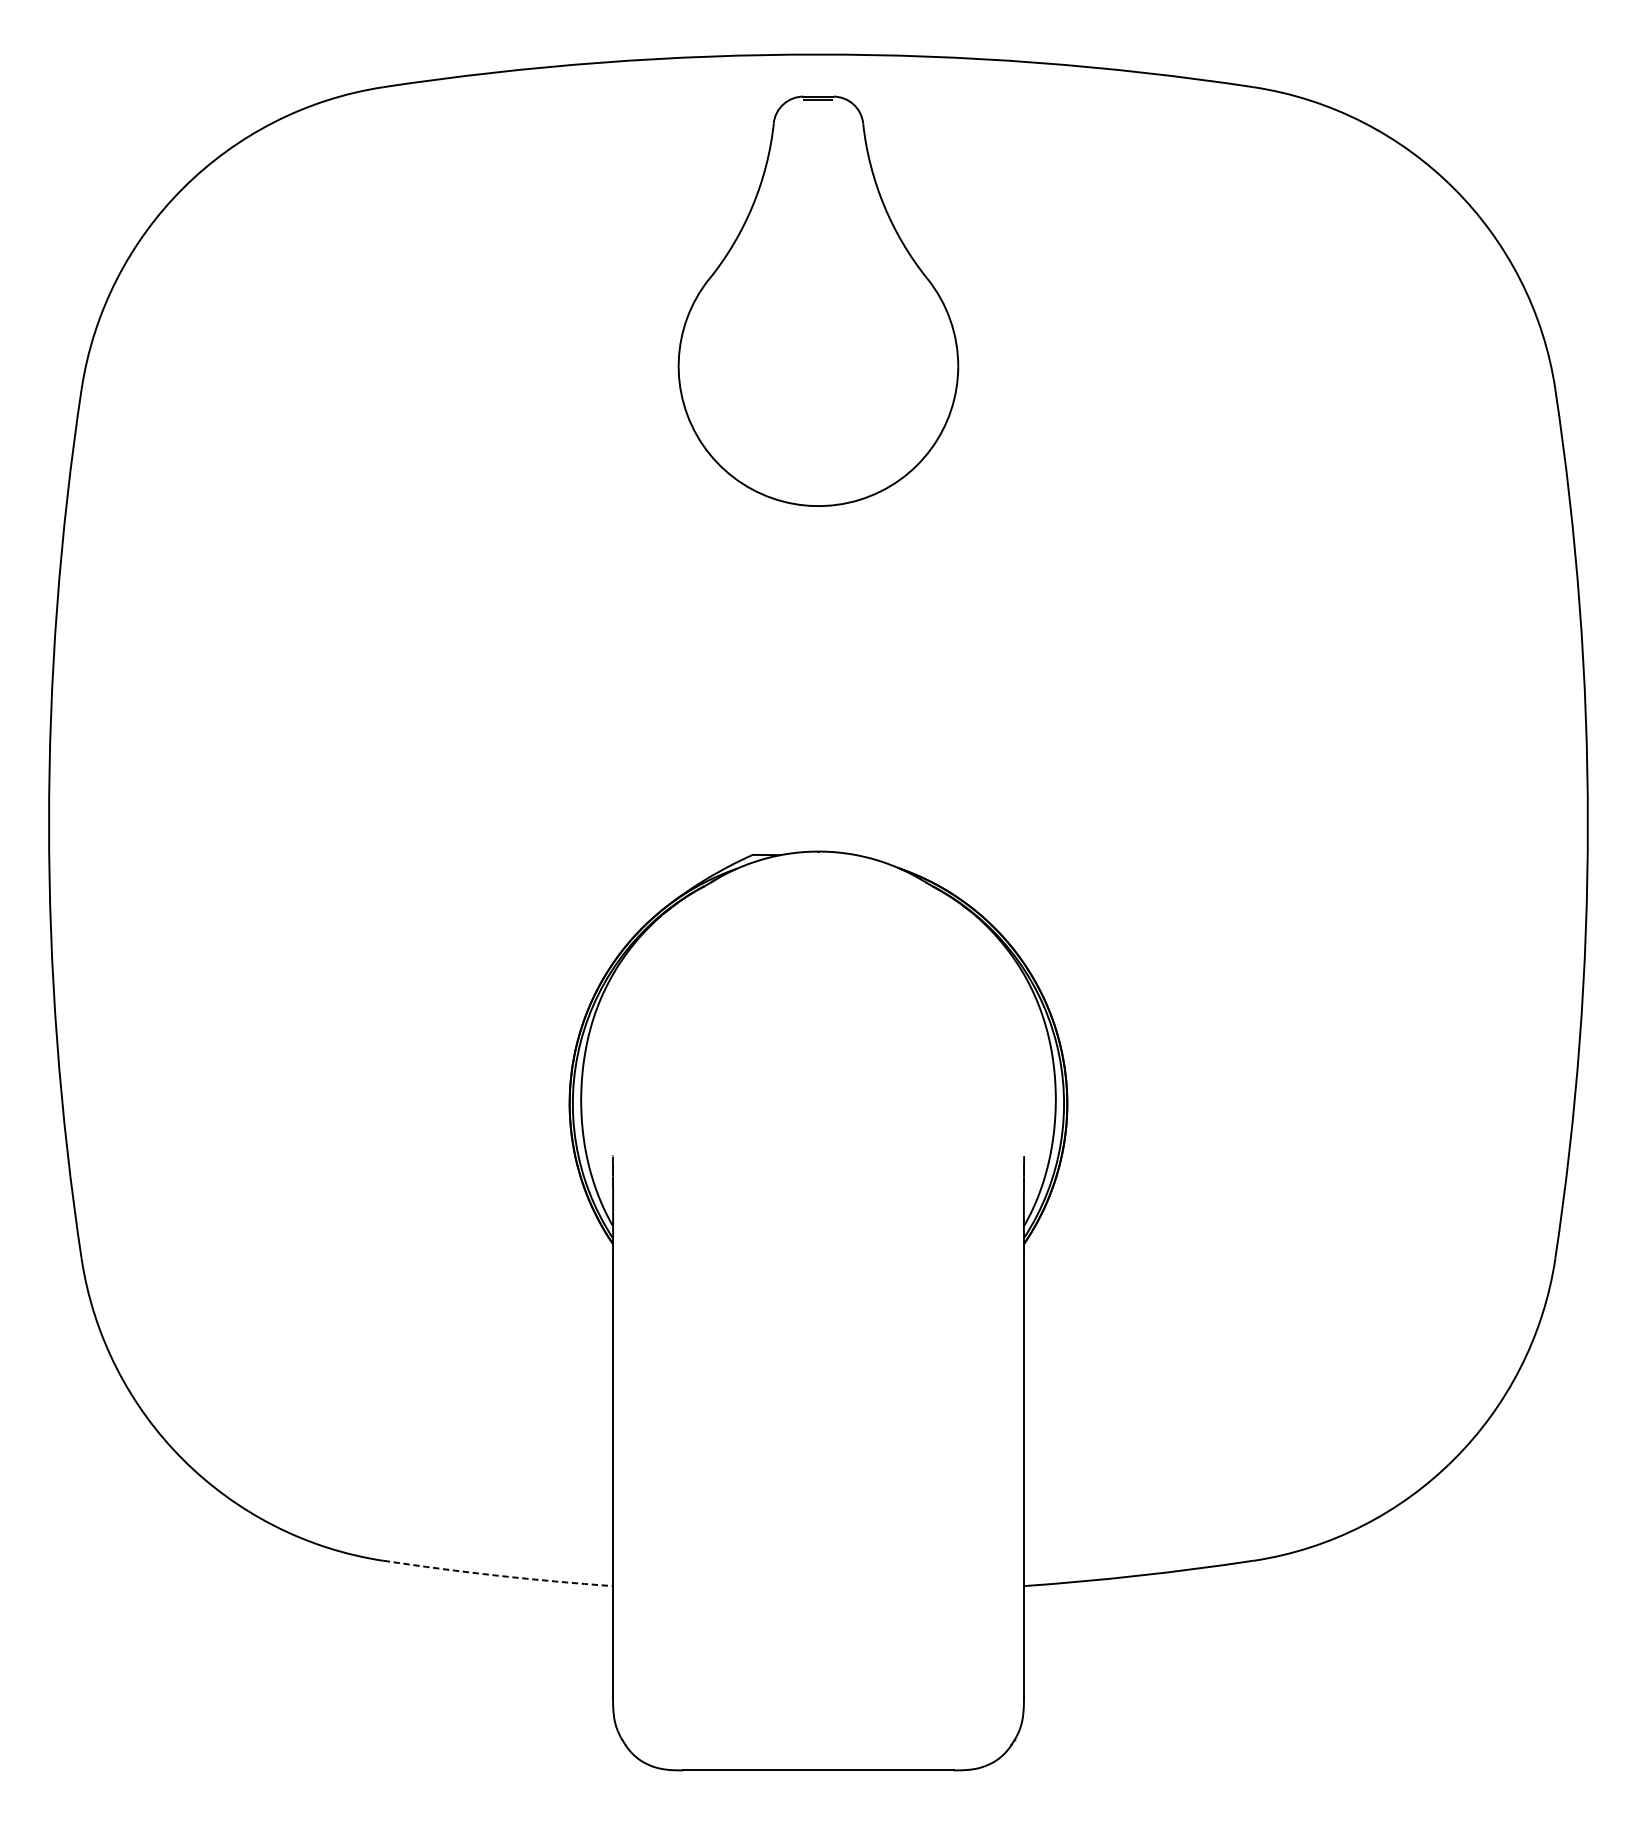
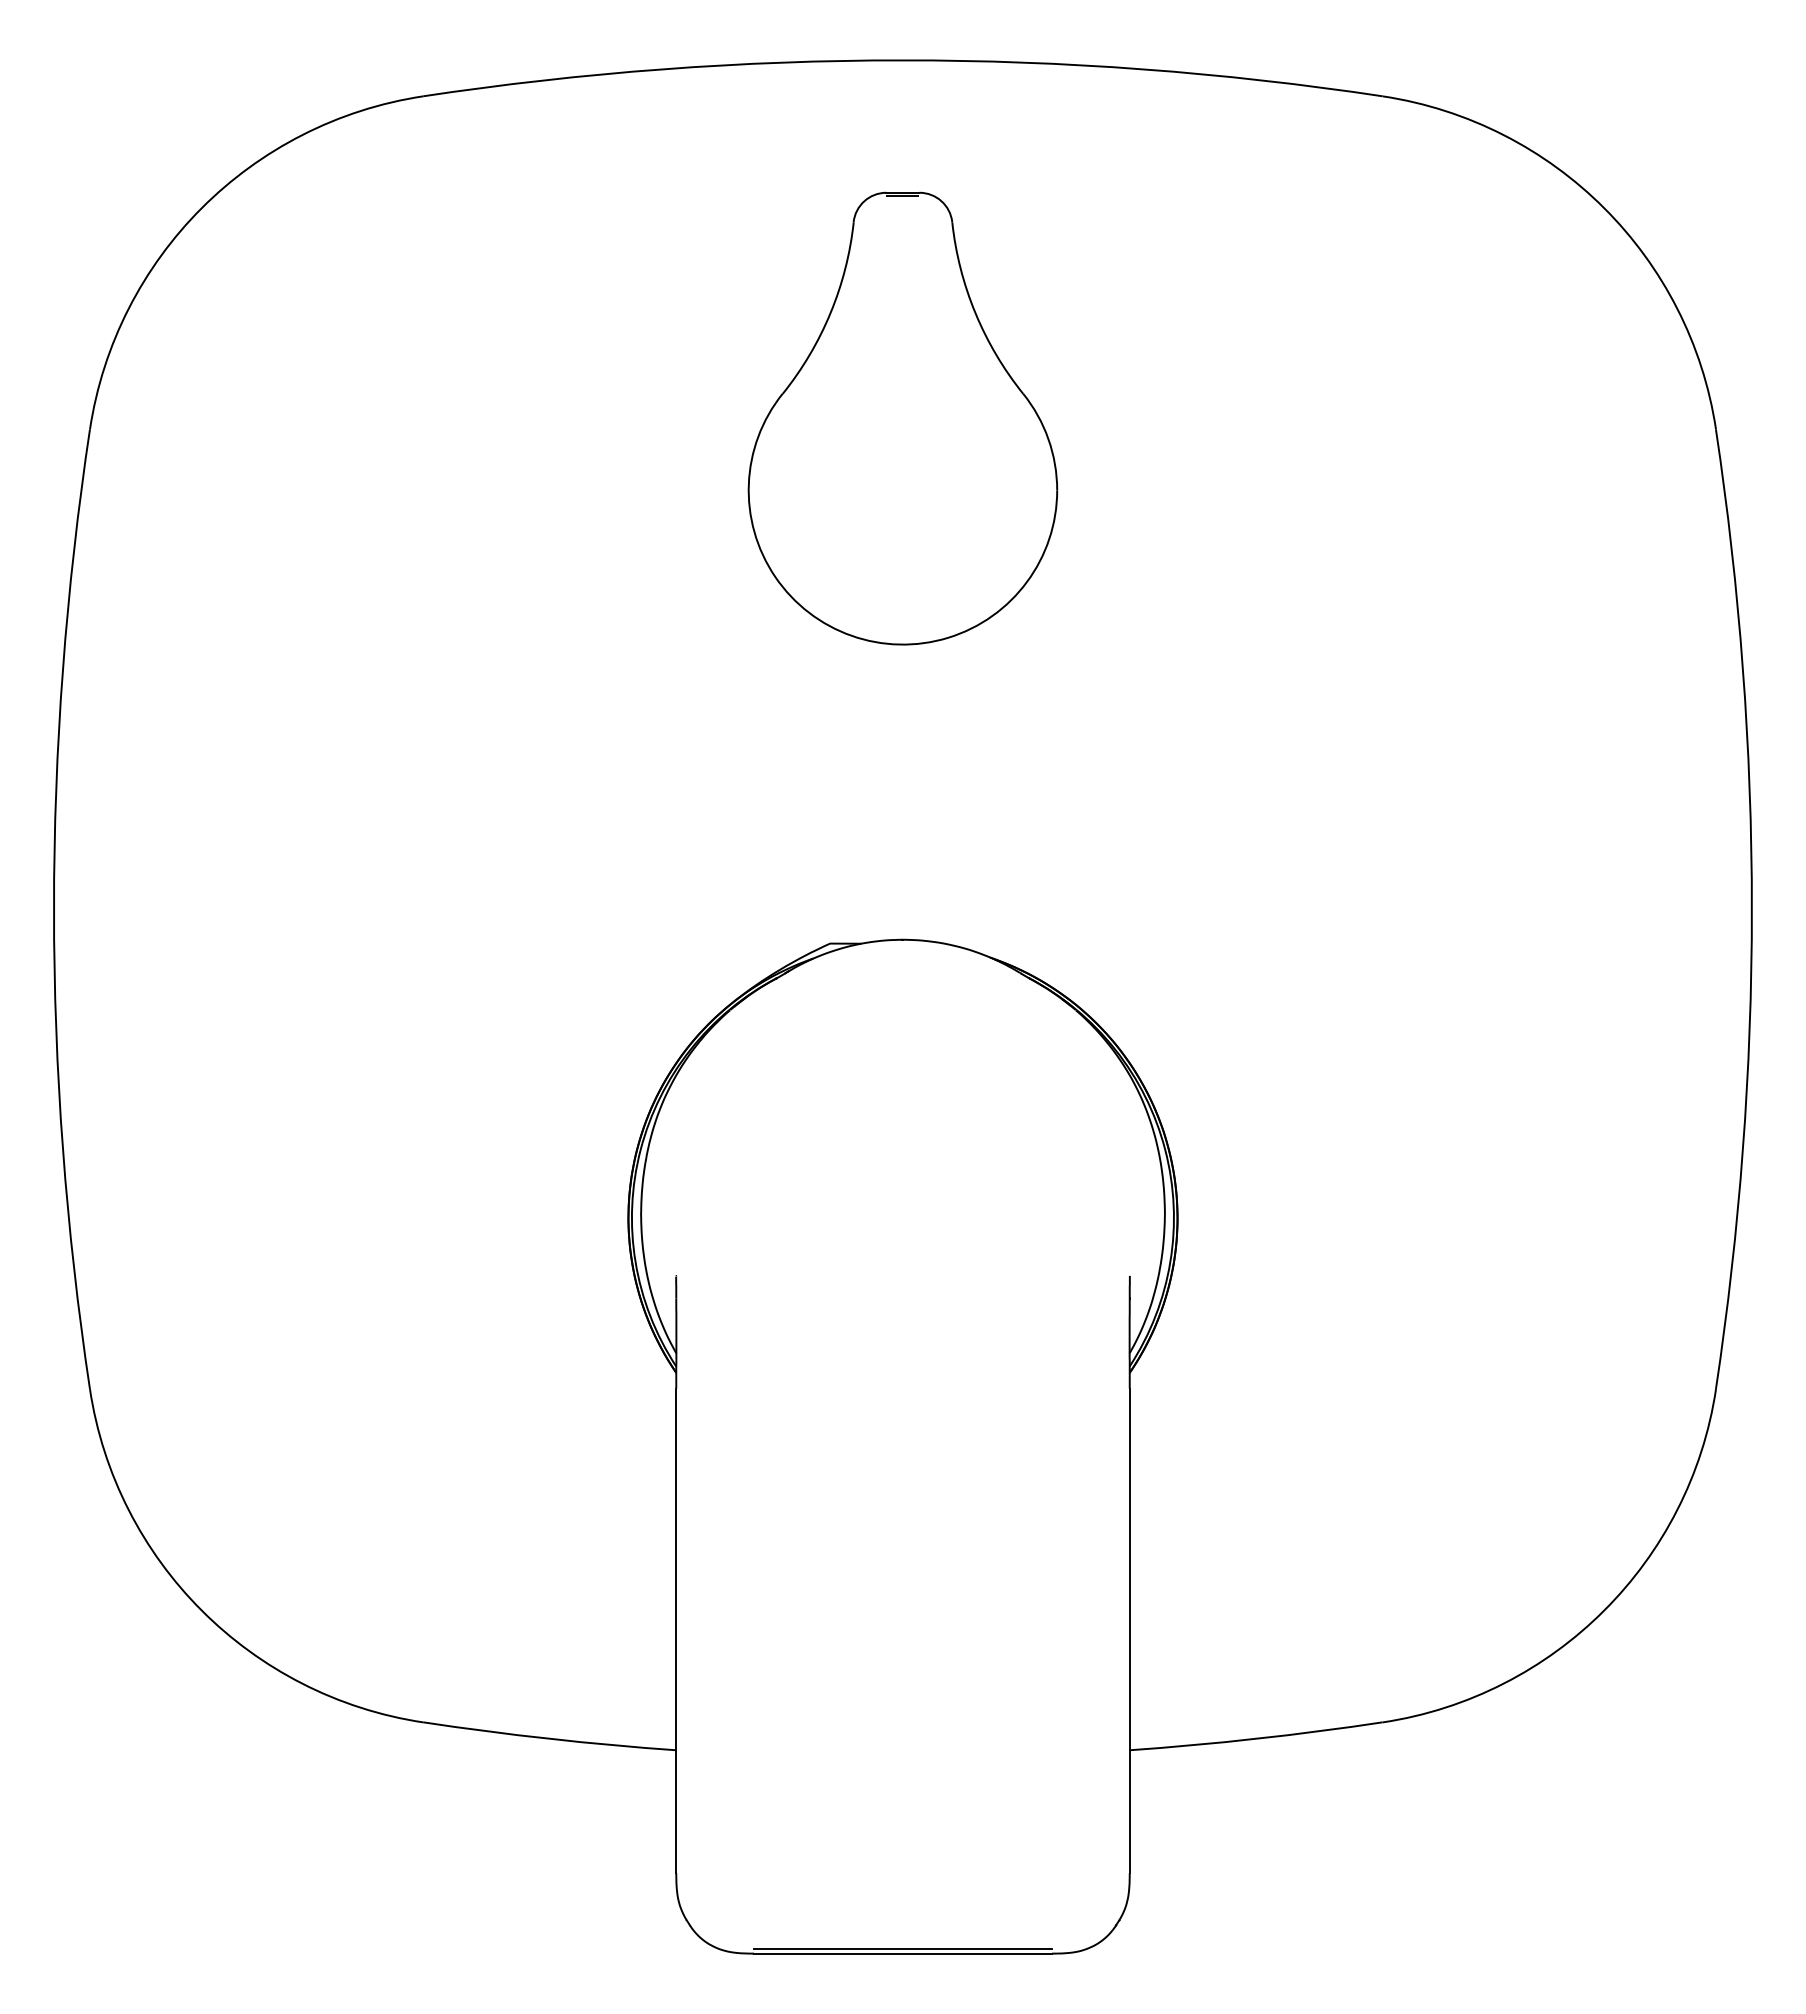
part: (818, 301) -> (902, 418), moved
arc: (498, 1575) -> (549, 1738), dashed -> solid
line: (818, 1765) -> (902, 1948), added

